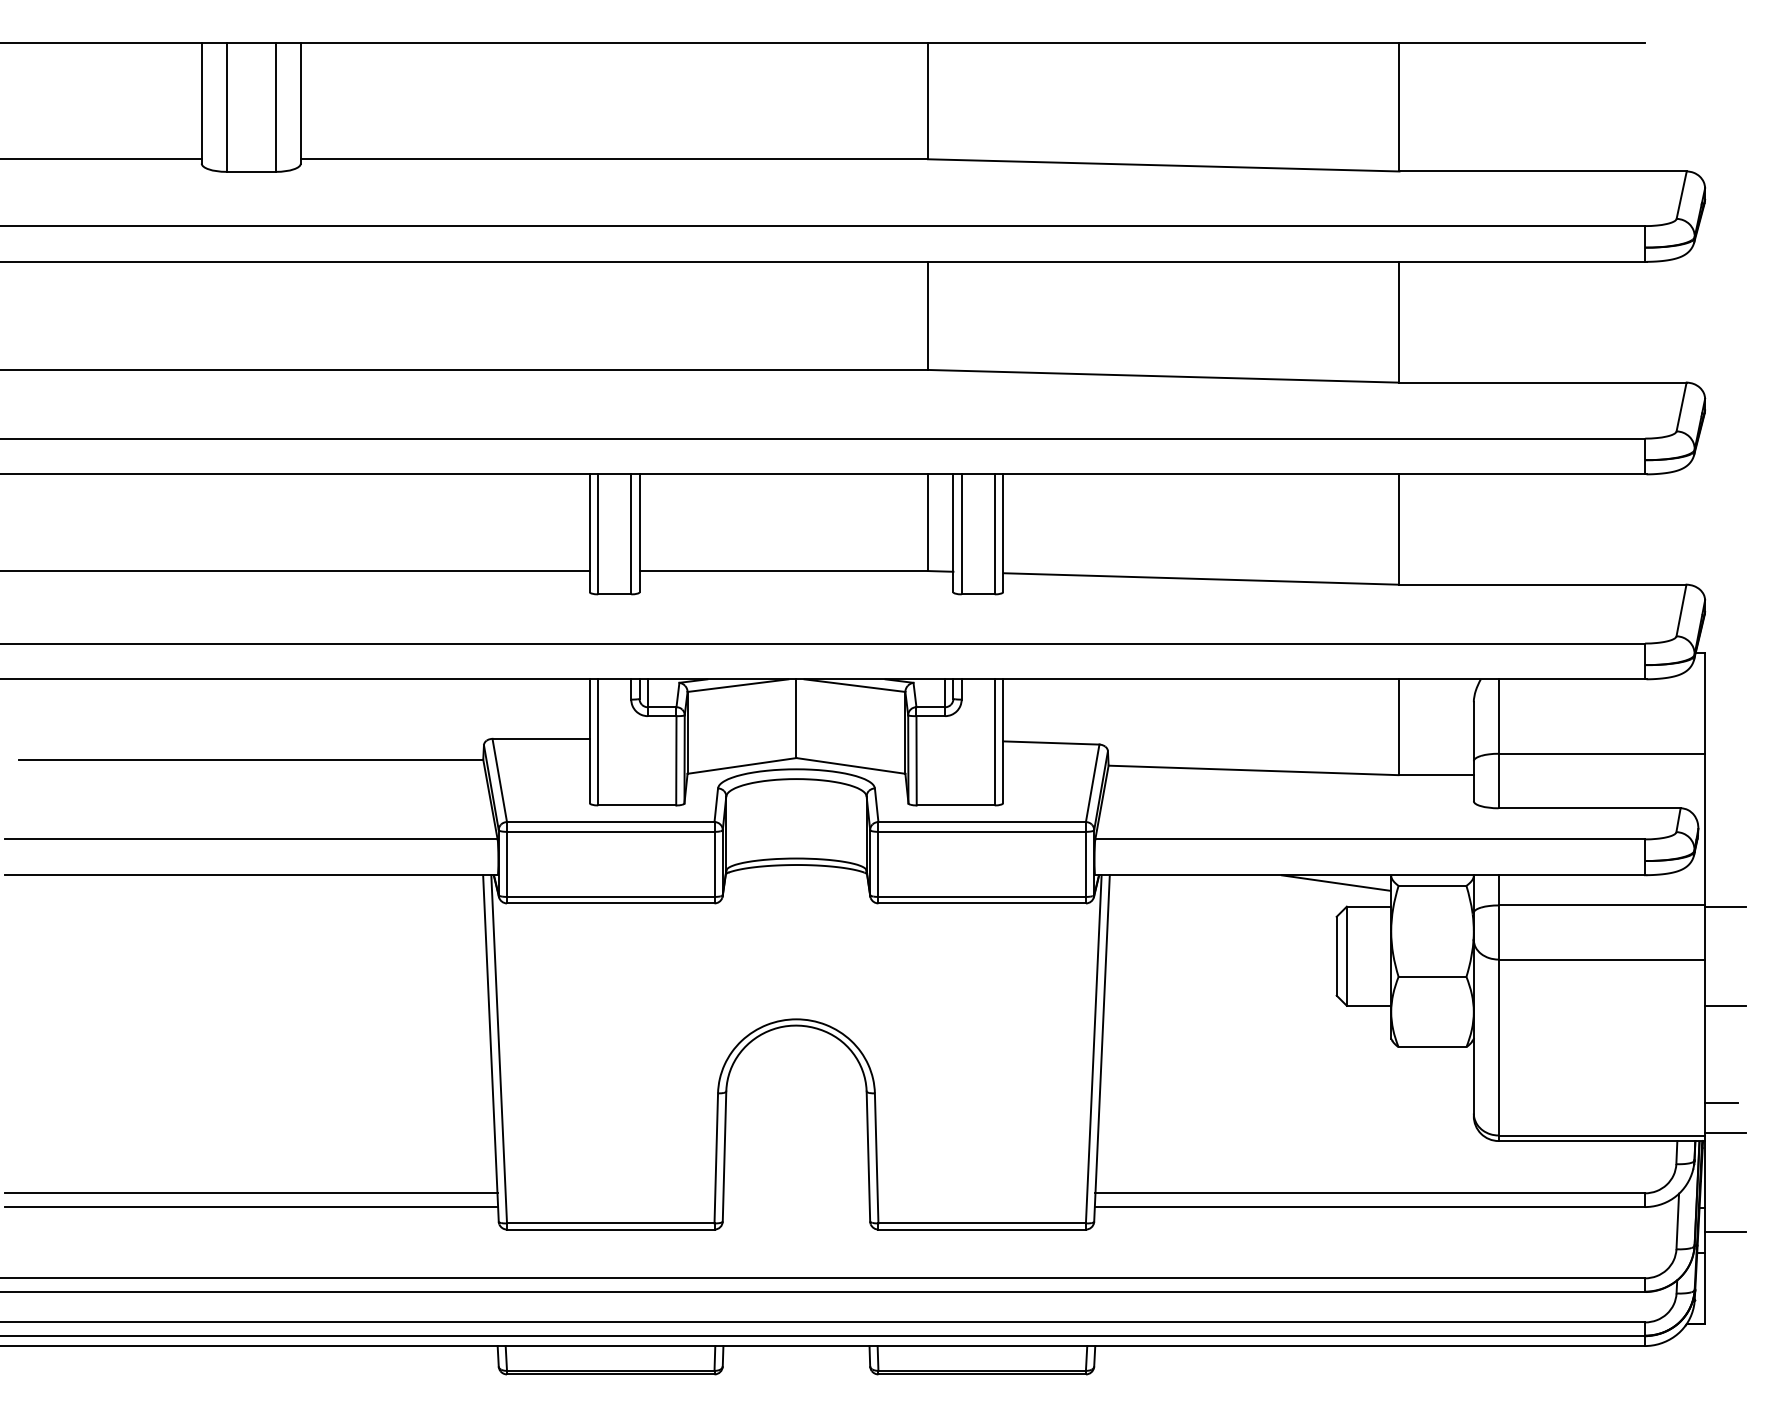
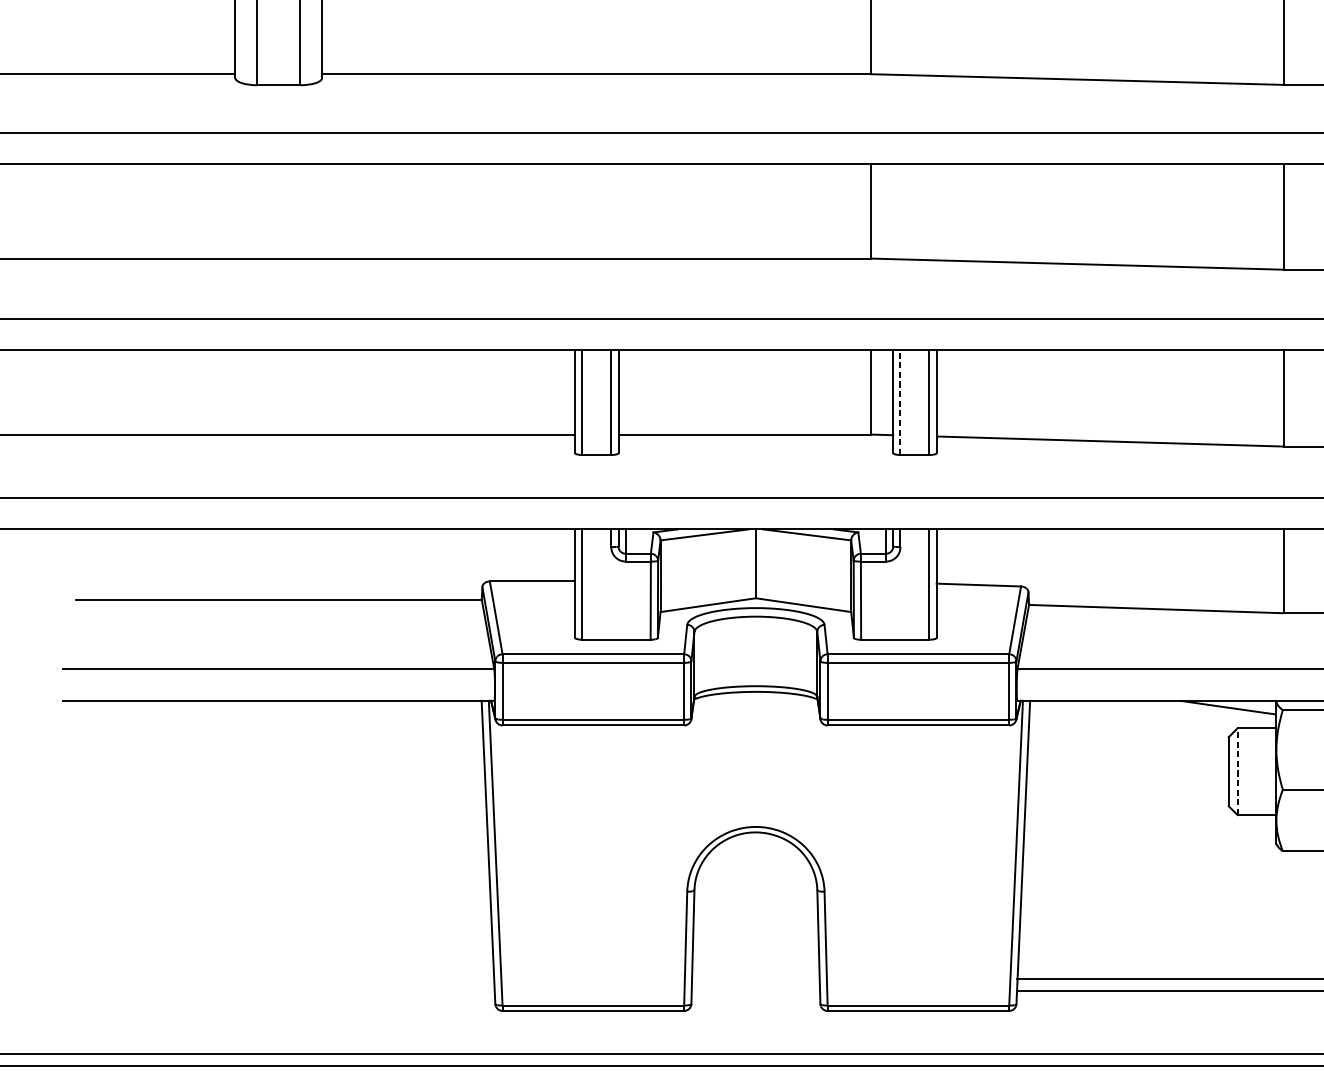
line: (961, 534) -> (900, 402), solid -> dashed
line: (1346, 956) -> (1237, 771), solid -> dashed
line: (250, 1193) -> (278, 979), removed
line: (251, 1207) -> (278, 991), removed

